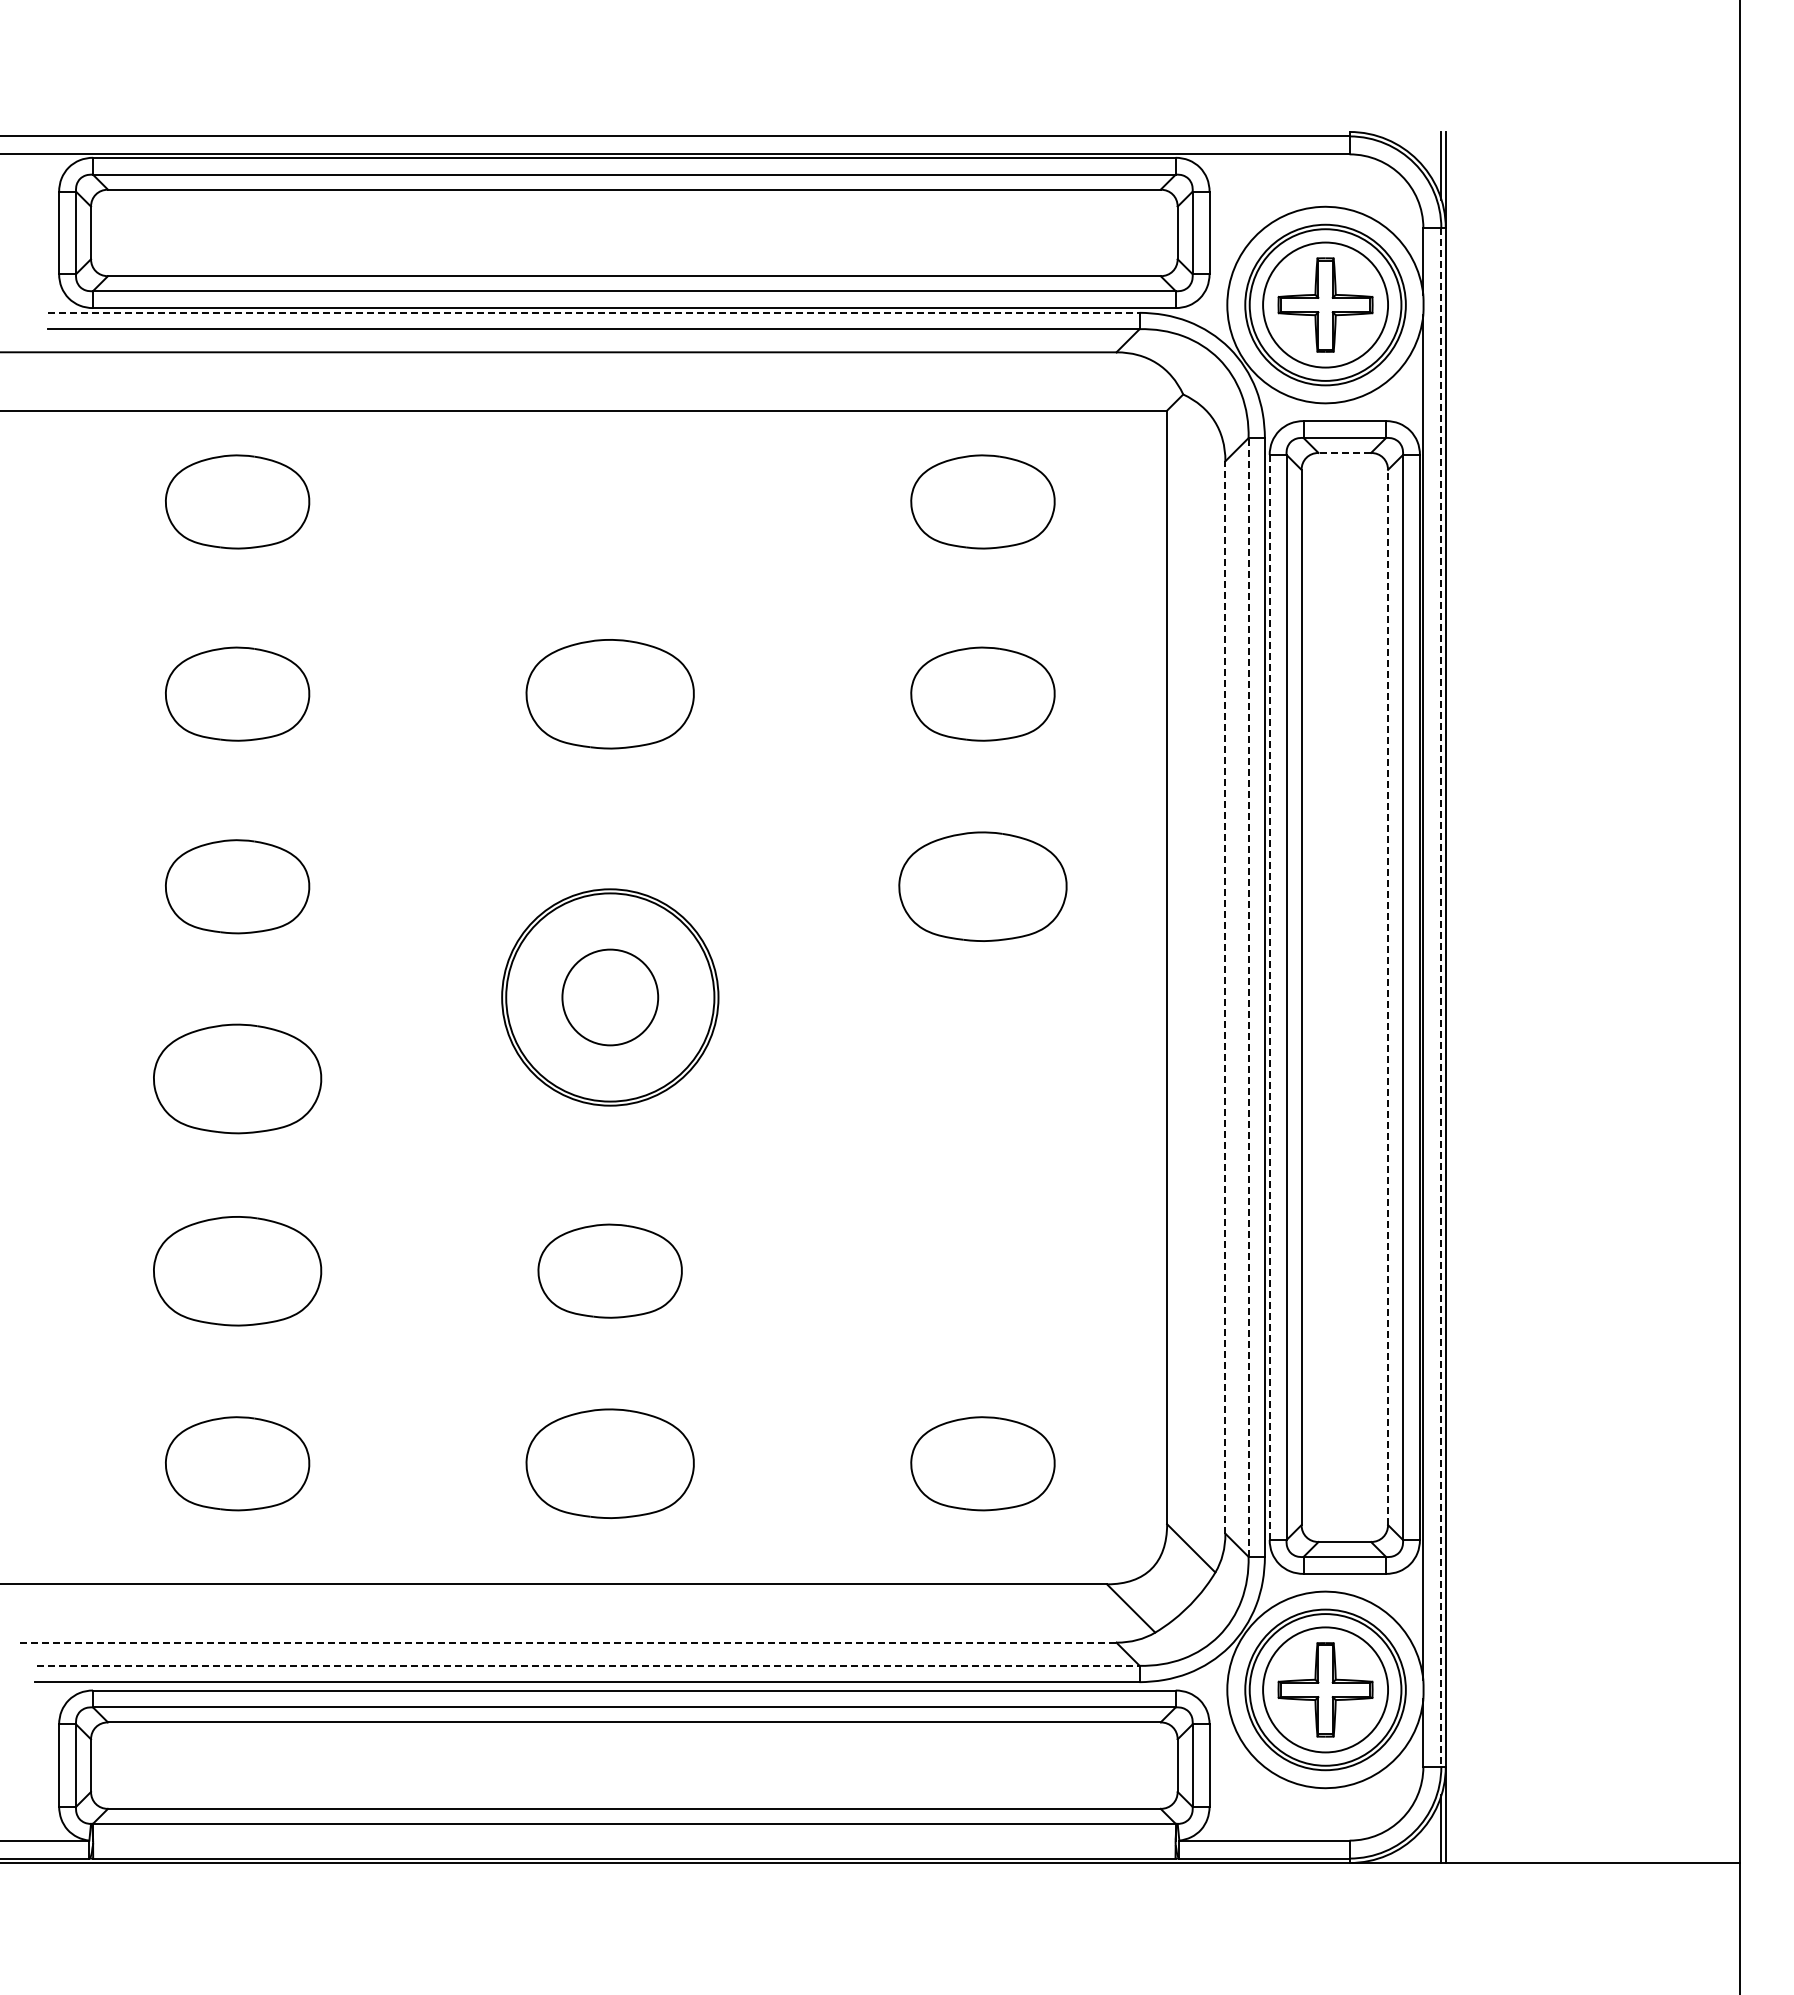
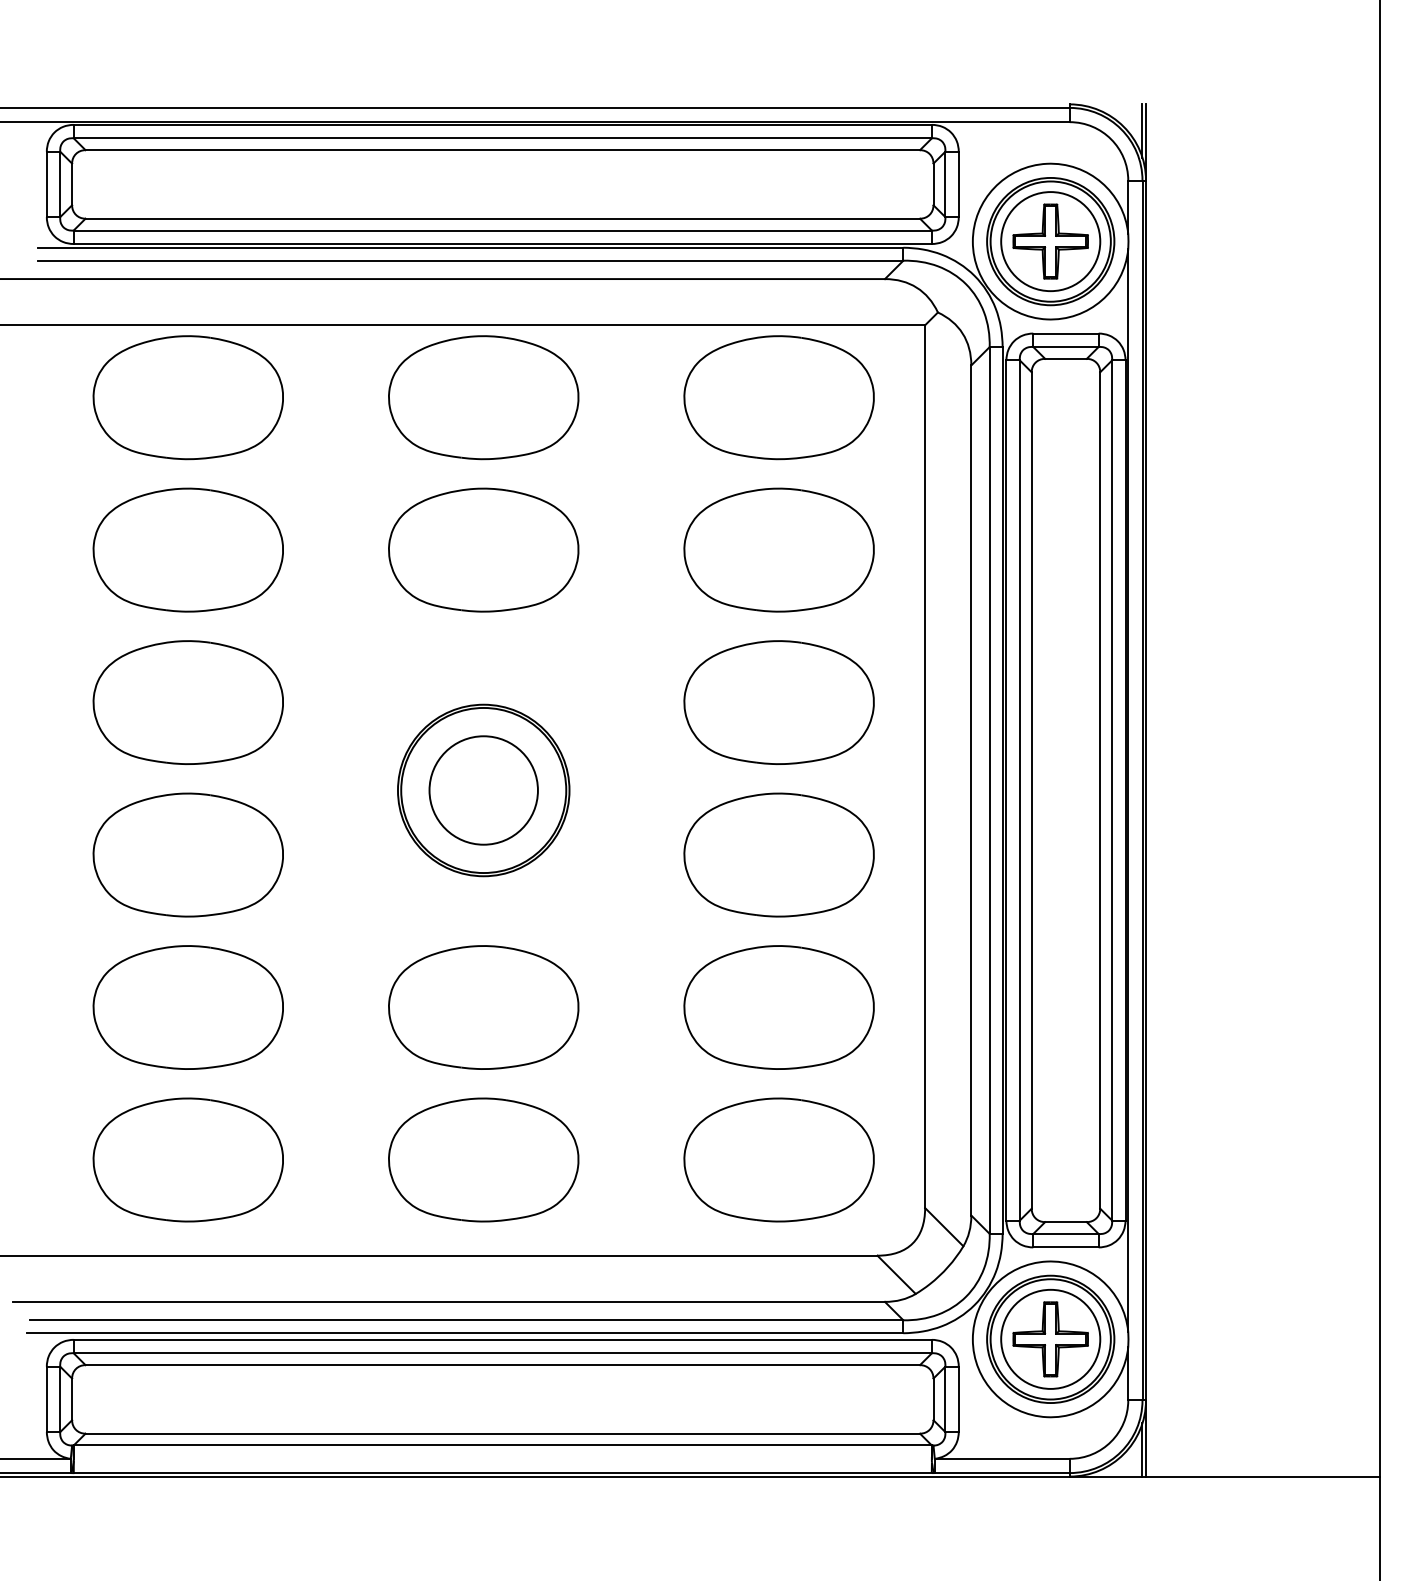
line: (593, 312) -> (470, 247), dashed -> solid
line: (1344, 452) -> (1065, 358), dashed -> solid
part: (237, 501) -> (188, 397), size x1.67
part: (609, 501) -> (483, 397), added
part: (982, 501) -> (778, 397), size x1.67
part: (237, 693) -> (188, 549), size x1.67
part: (609, 693) -> (483, 549), size x1.43
part: (982, 693) -> (778, 549), size x1.67
part: (237, 886) -> (188, 702), size x1.67
part: (982, 886) -> (778, 702), size x1.43
line: (1225, 996) -> (971, 789), dashed -> solid
line: (1248, 996) -> (989, 789), dashed -> solid
circle: (609, 997) -> (483, 790), size x1.43
line: (1269, 997) -> (1006, 790), dashed -> solid
line: (1388, 997) -> (1100, 790), dashed -> solid
line: (1441, 998) -> (1142, 791), dashed -> solid
part: (237, 1078) -> (188, 854), size x1.43
part: (982, 1078) -> (778, 854), added
part: (237, 1270) -> (188, 1006), size x1.43
part: (609, 1270) -> (483, 1006), size x1.67
part: (982, 1270) -> (778, 1006), added
part: (237, 1463) -> (188, 1159), size x1.67
part: (609, 1463) -> (483, 1159), size x1.43
part: (982, 1463) -> (778, 1159), size x1.67
line: (566, 1642) -> (449, 1301), dashed -> solid
line: (589, 1665) -> (467, 1320), dashed -> solid

